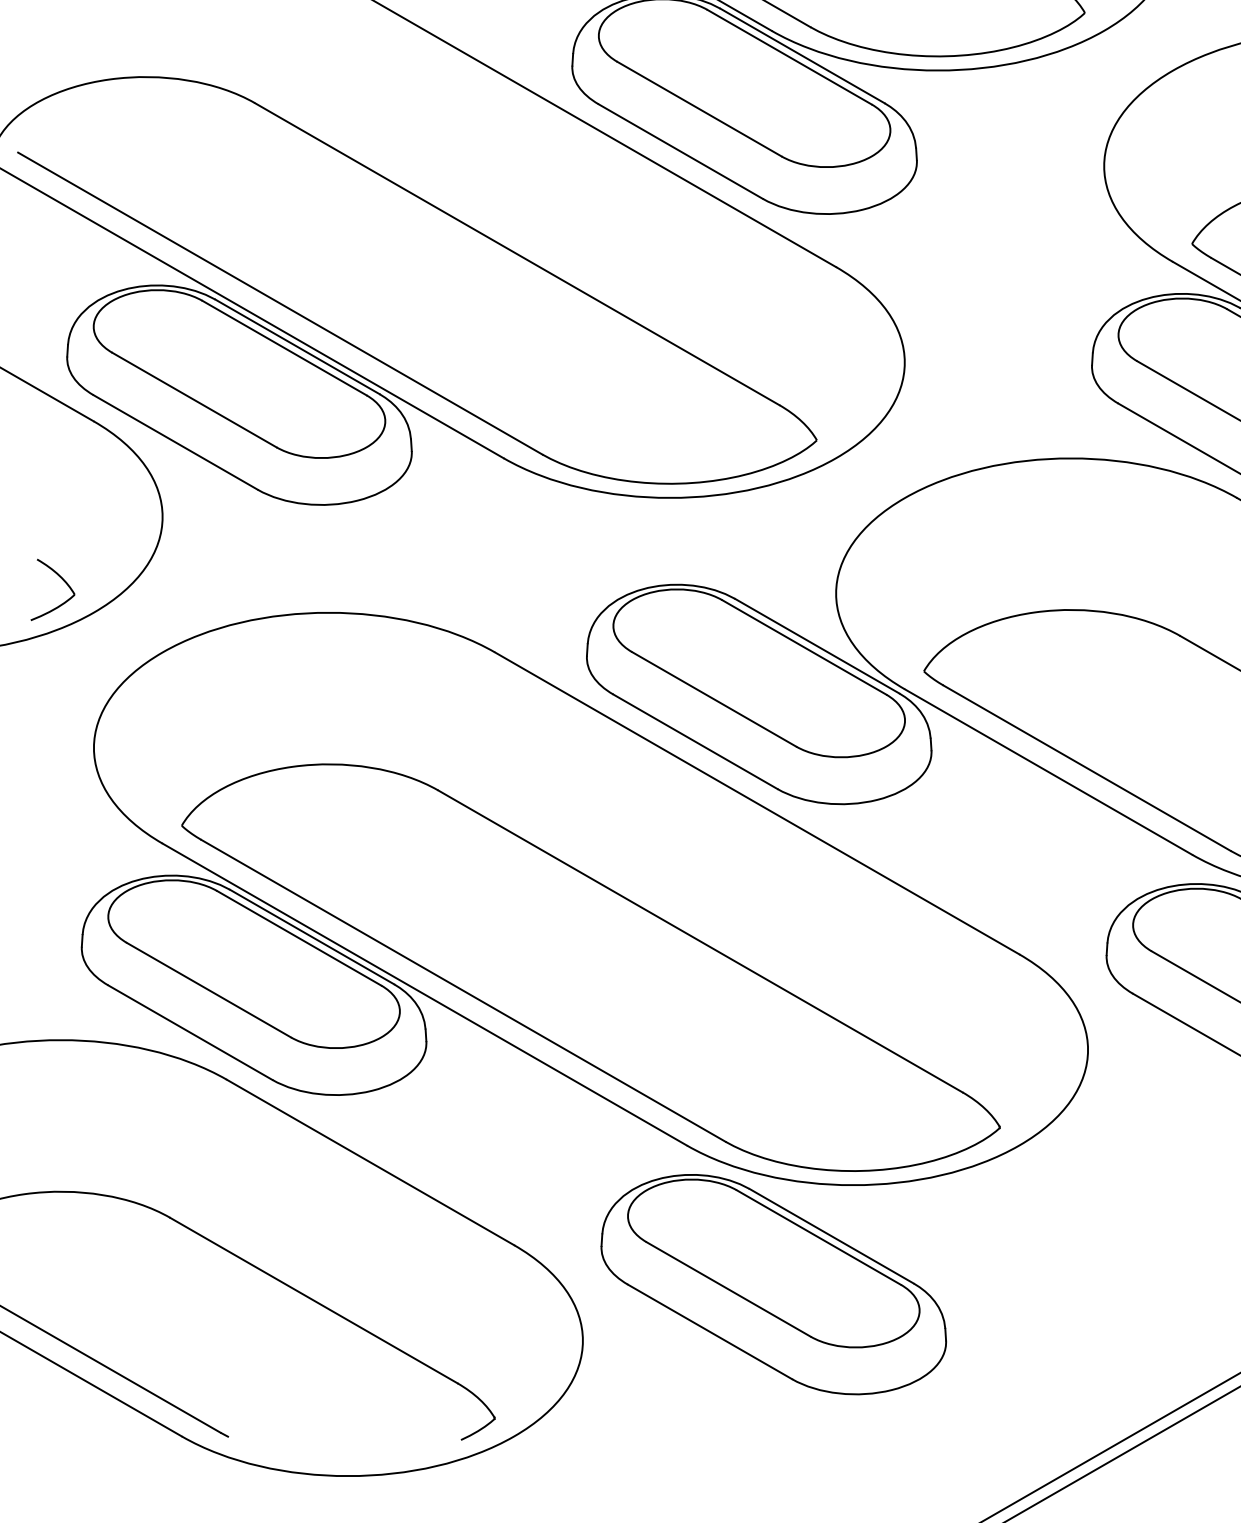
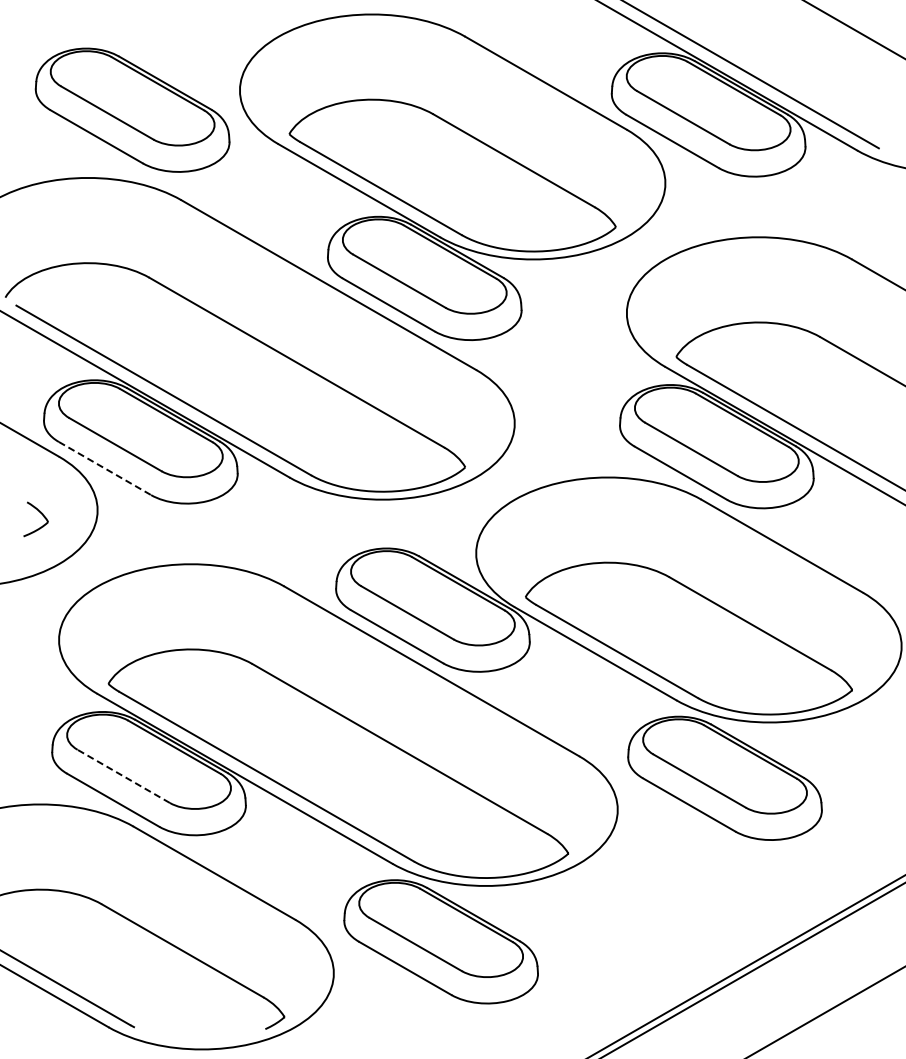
line: (176, 442) -> (105, 468), solid -> dashed
part: (60, 579) -> (40, 513), moved
line: (208, 990) -> (123, 776), solid -> dashed

